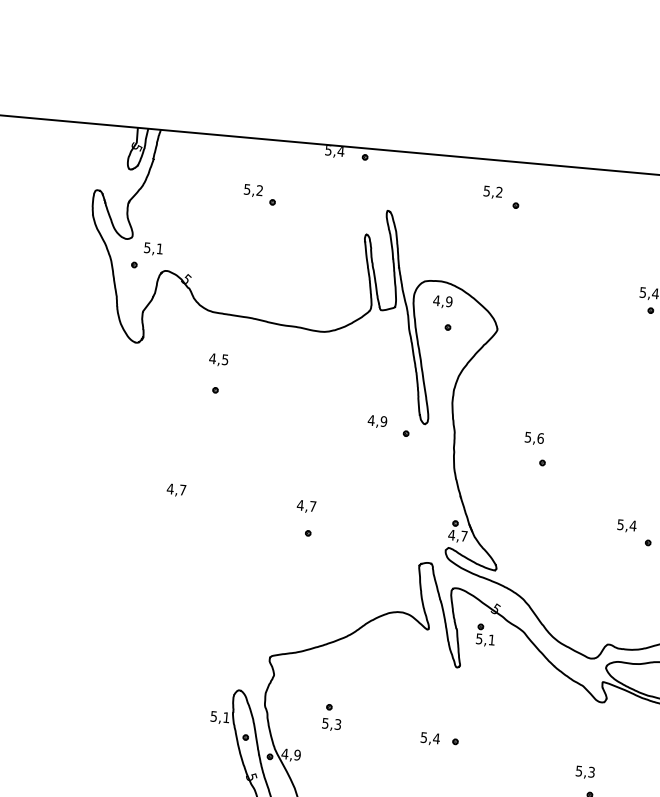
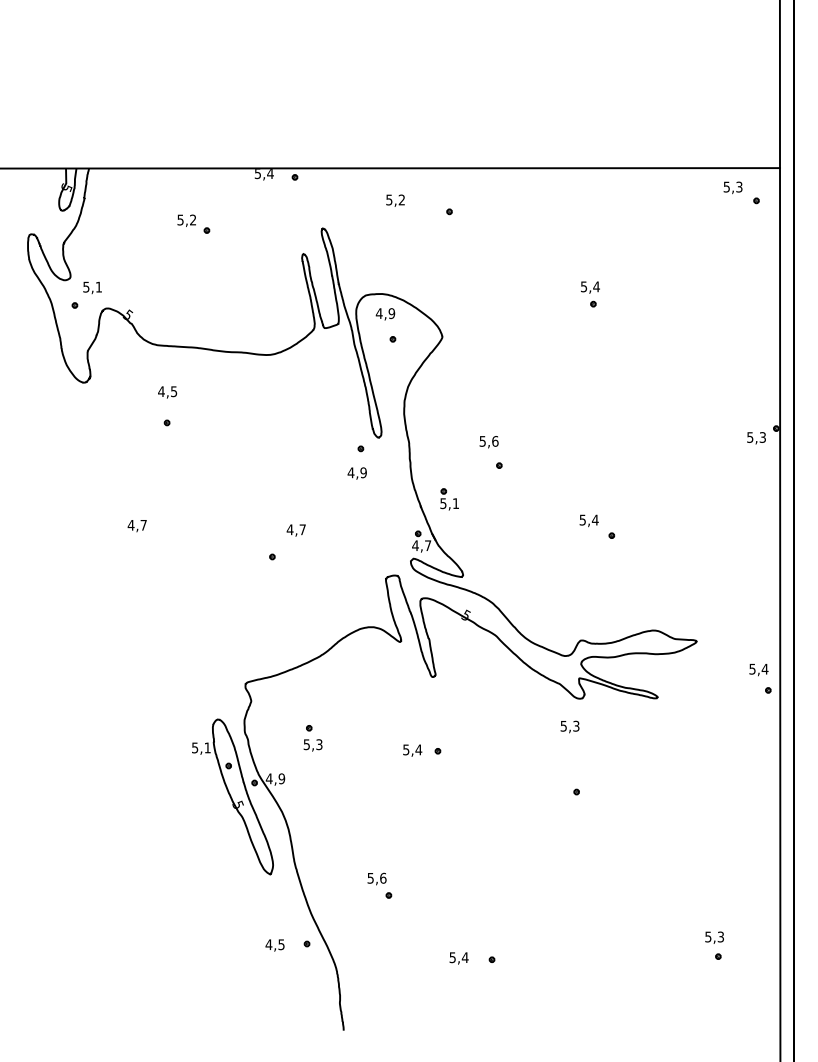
text: (492, 192) -> (395, 200), moved
text: (376, 421) -> (356, 473), moved
text: (305, 506) -> (295, 530), moved
part: (485, 635) -> (449, 499), moved
text: (584, 771) -> (569, 726), moved

